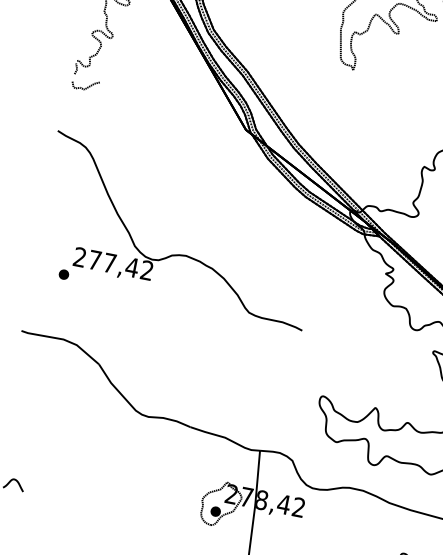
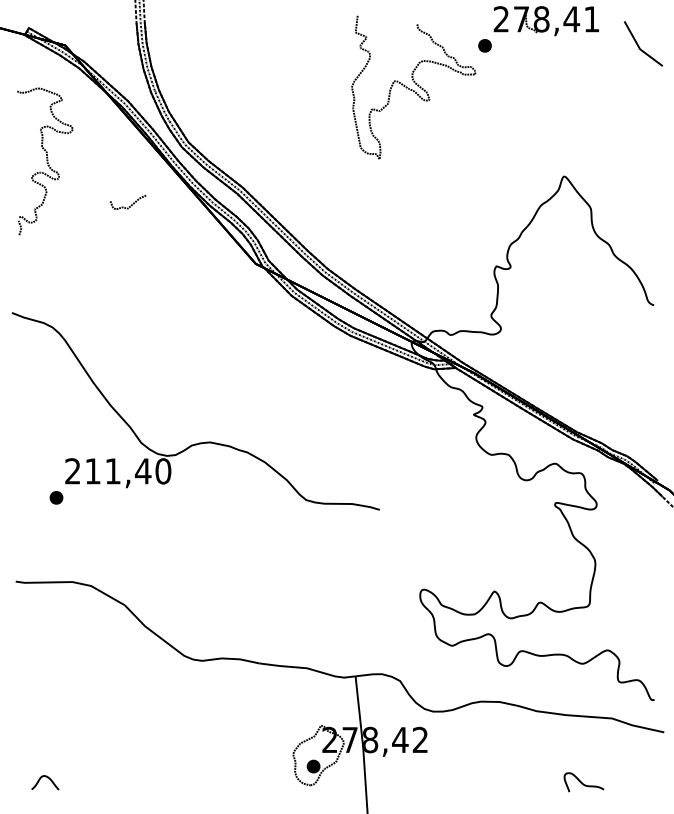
curve: (87, 87) -> (131, 204), moved
text: (121, 265) -> (128, 471), 277,42 -> 211,40

